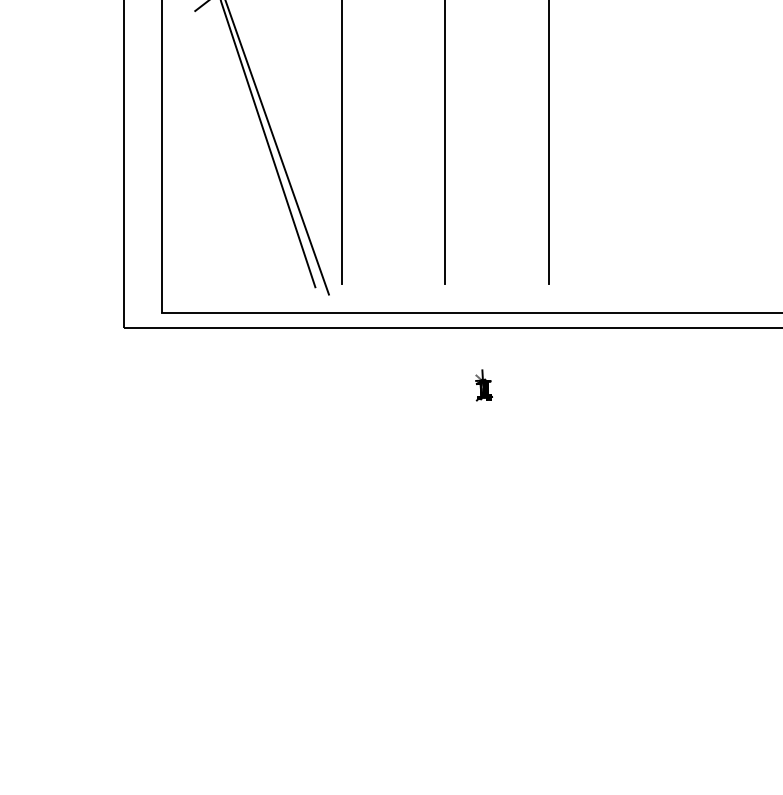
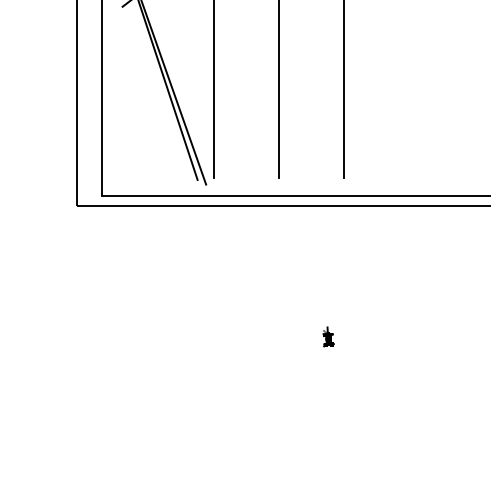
part: (483, 384) -> (328, 336), moved

